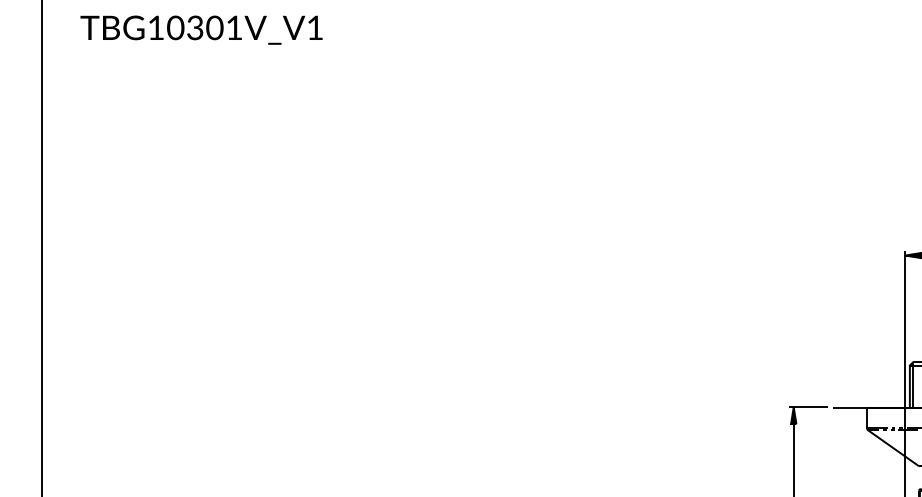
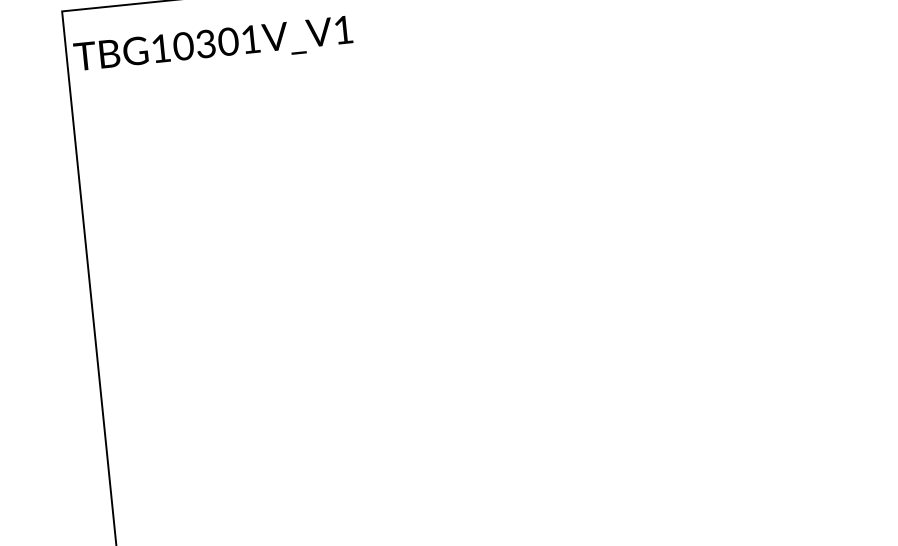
text: (201, 29) -> (213, 45), moved

